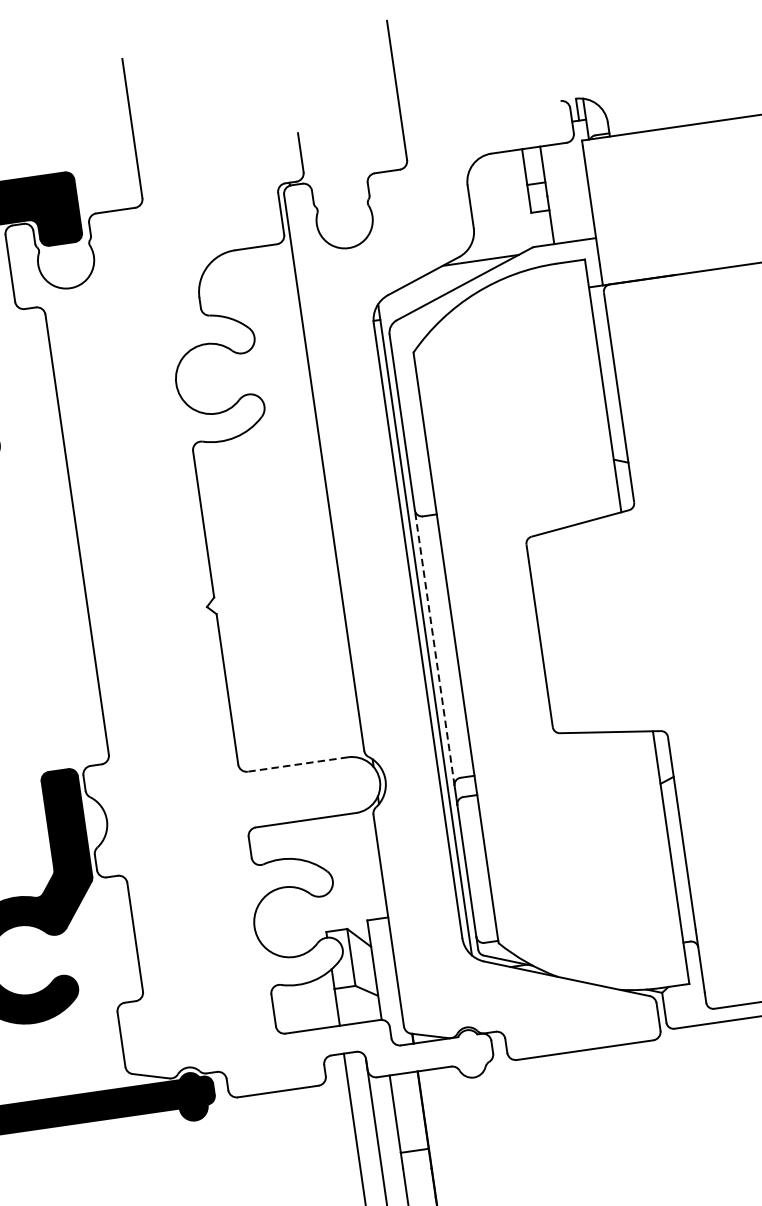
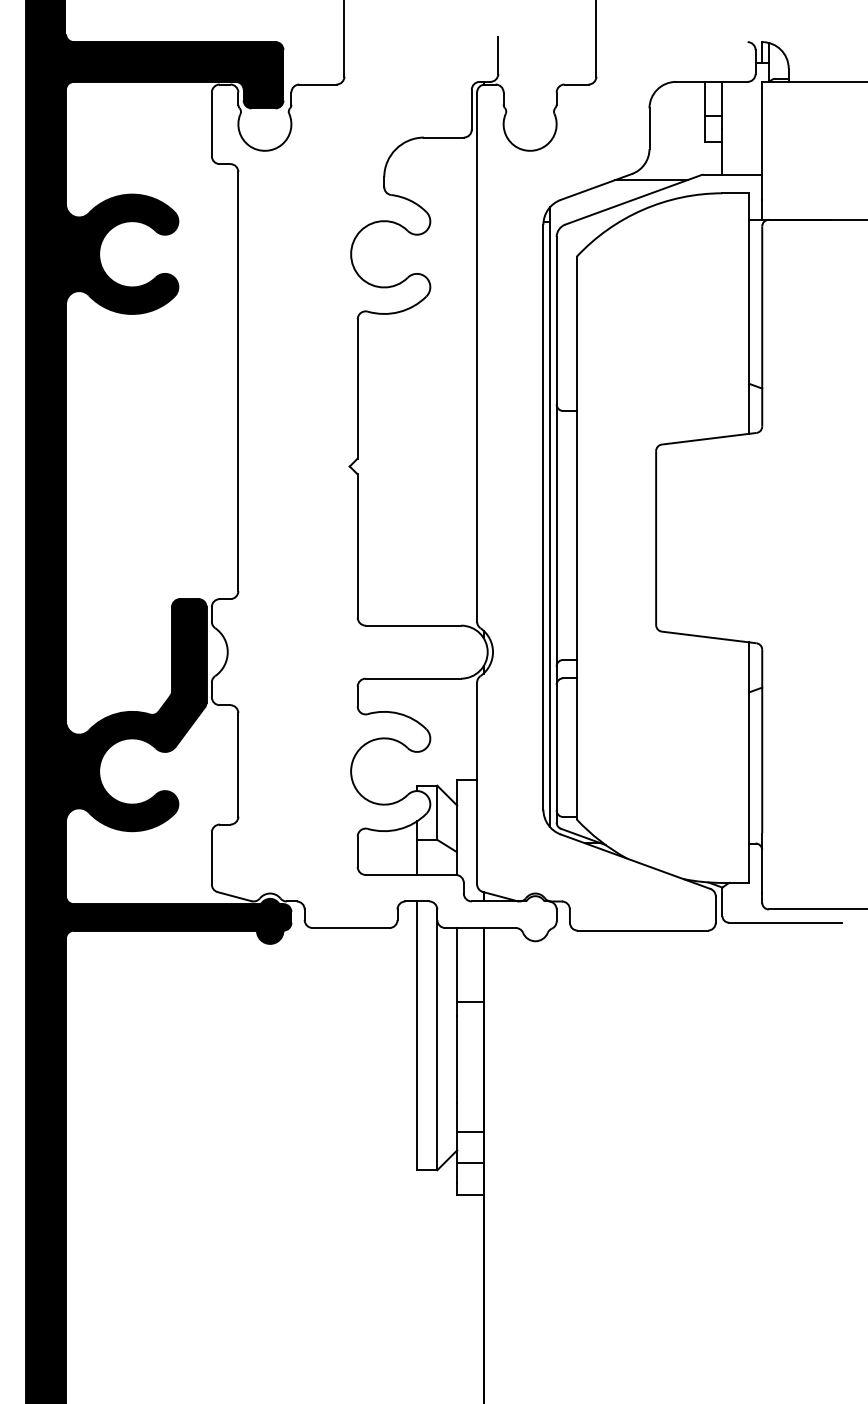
line: (434, 647) -> (556, 534), dashed -> solid
line: (298, 764) -> (413, 625), dashed -> solid

